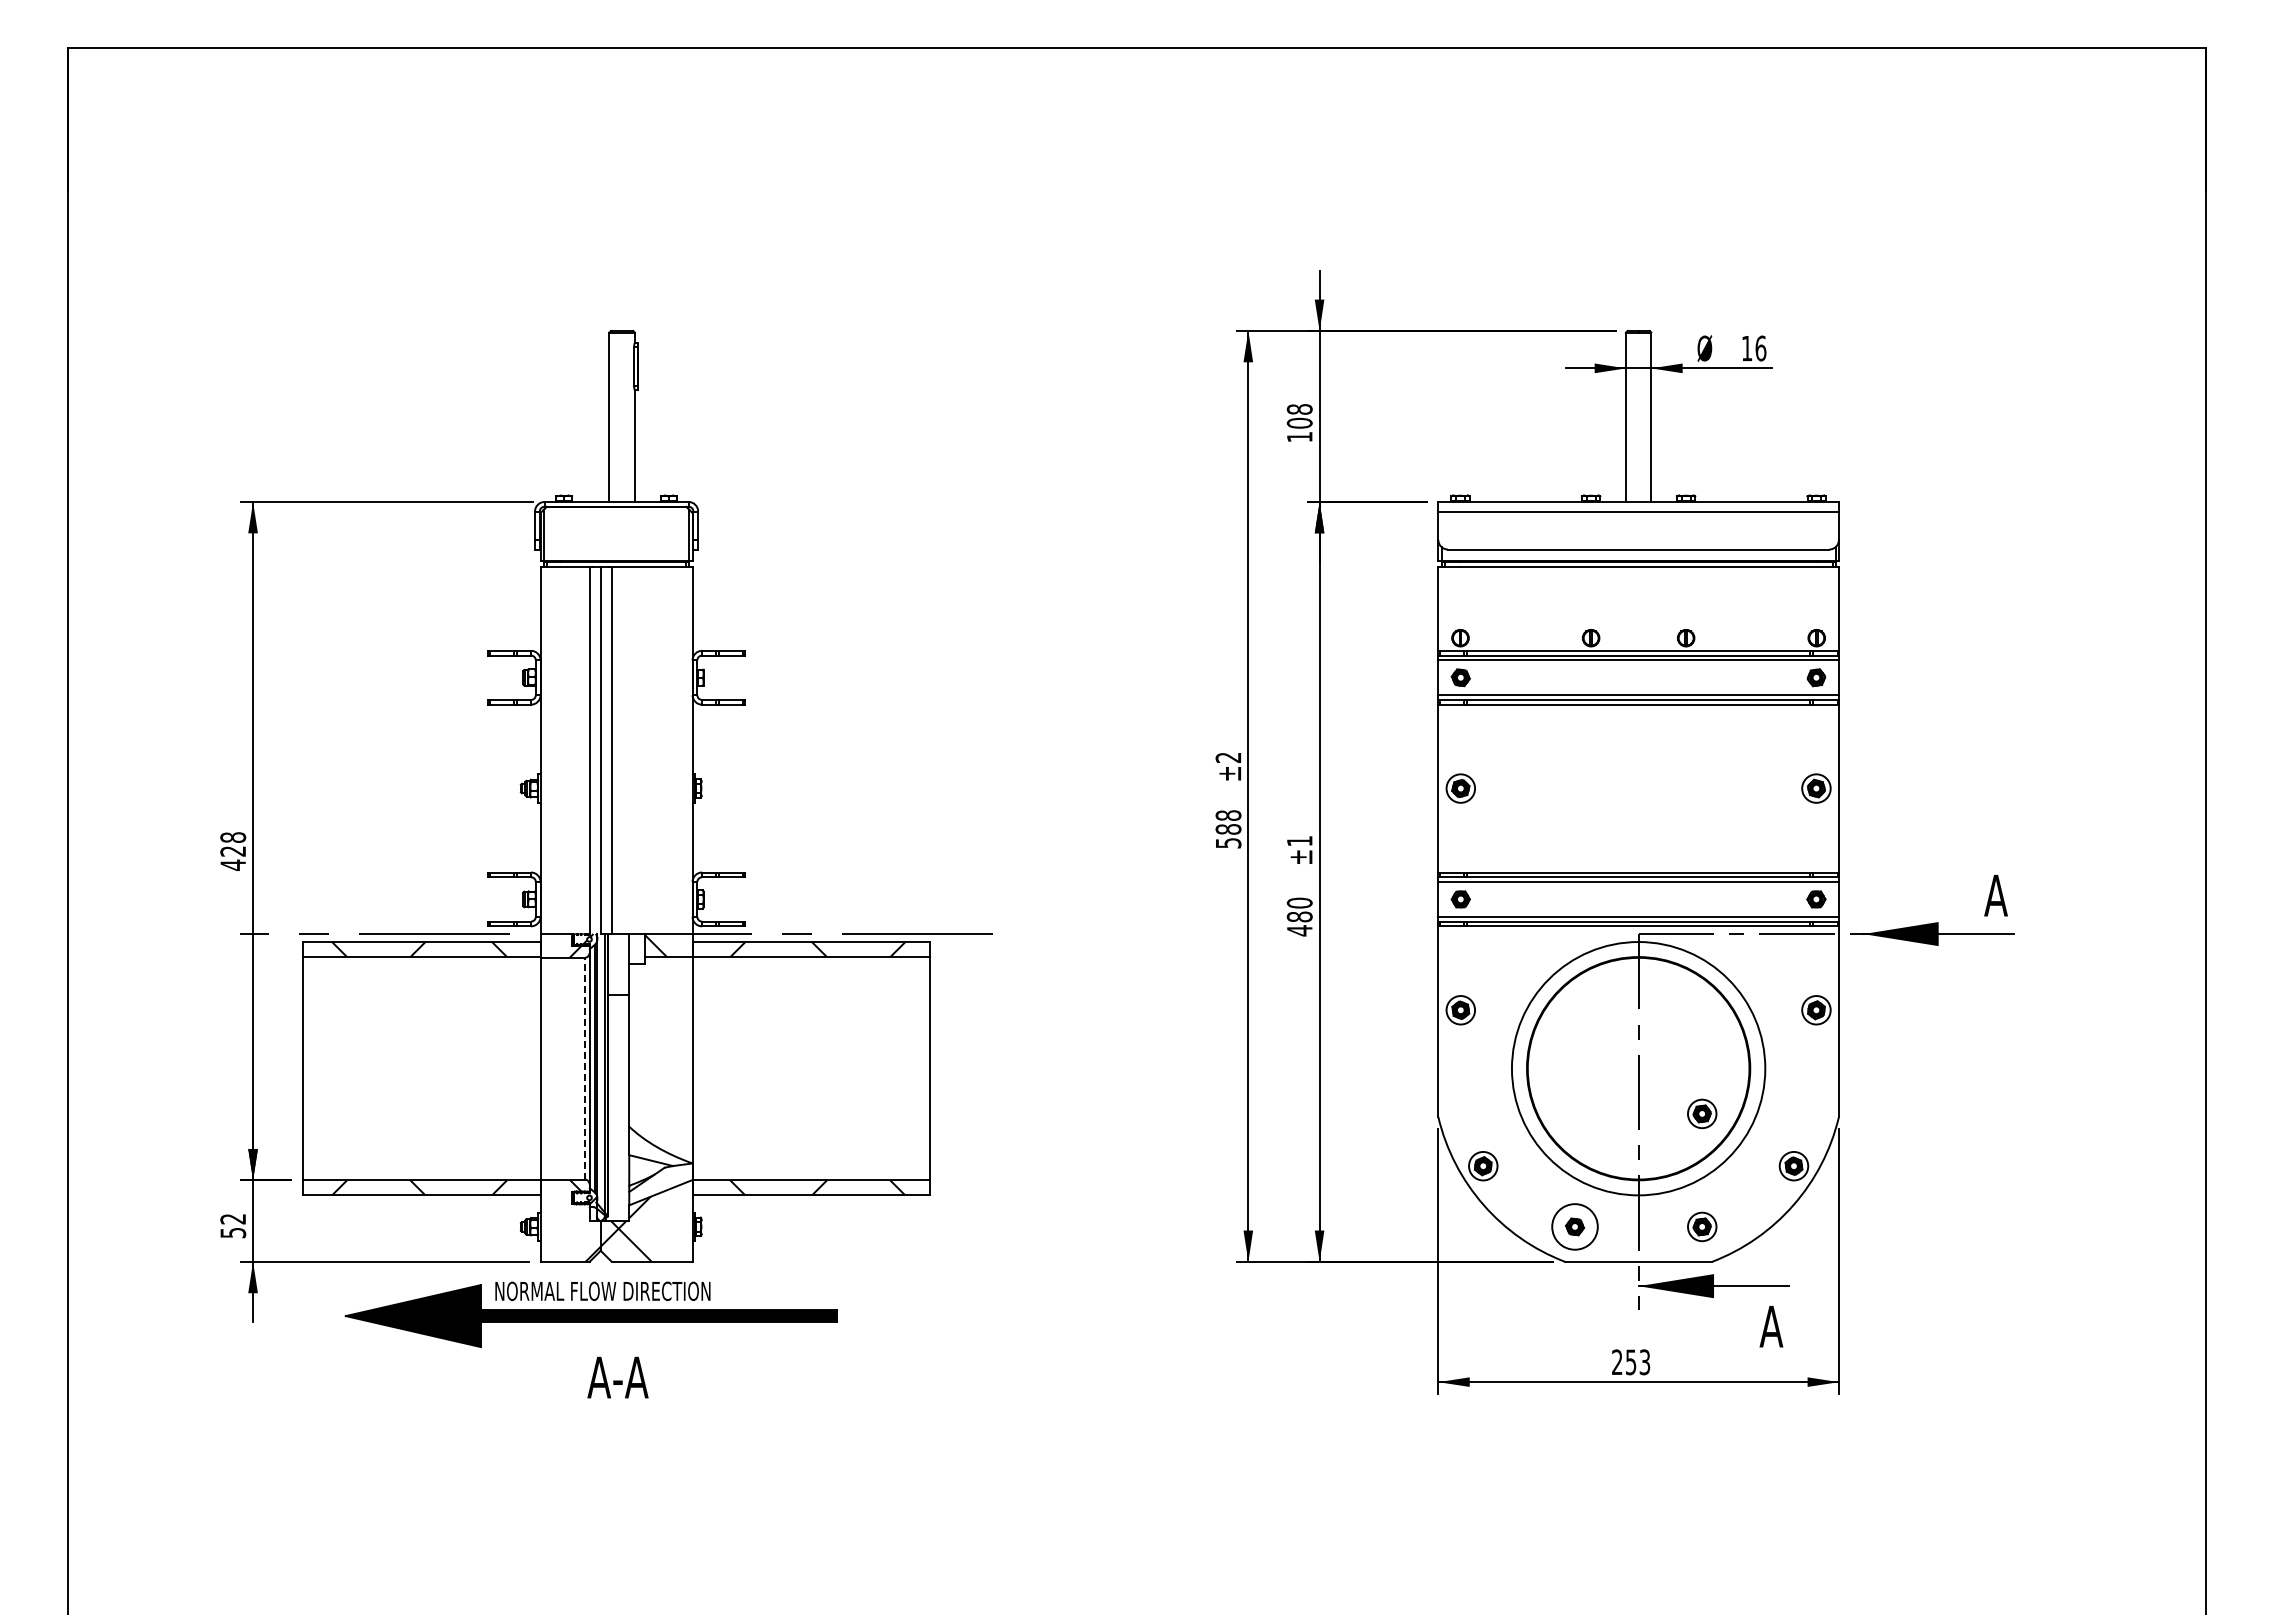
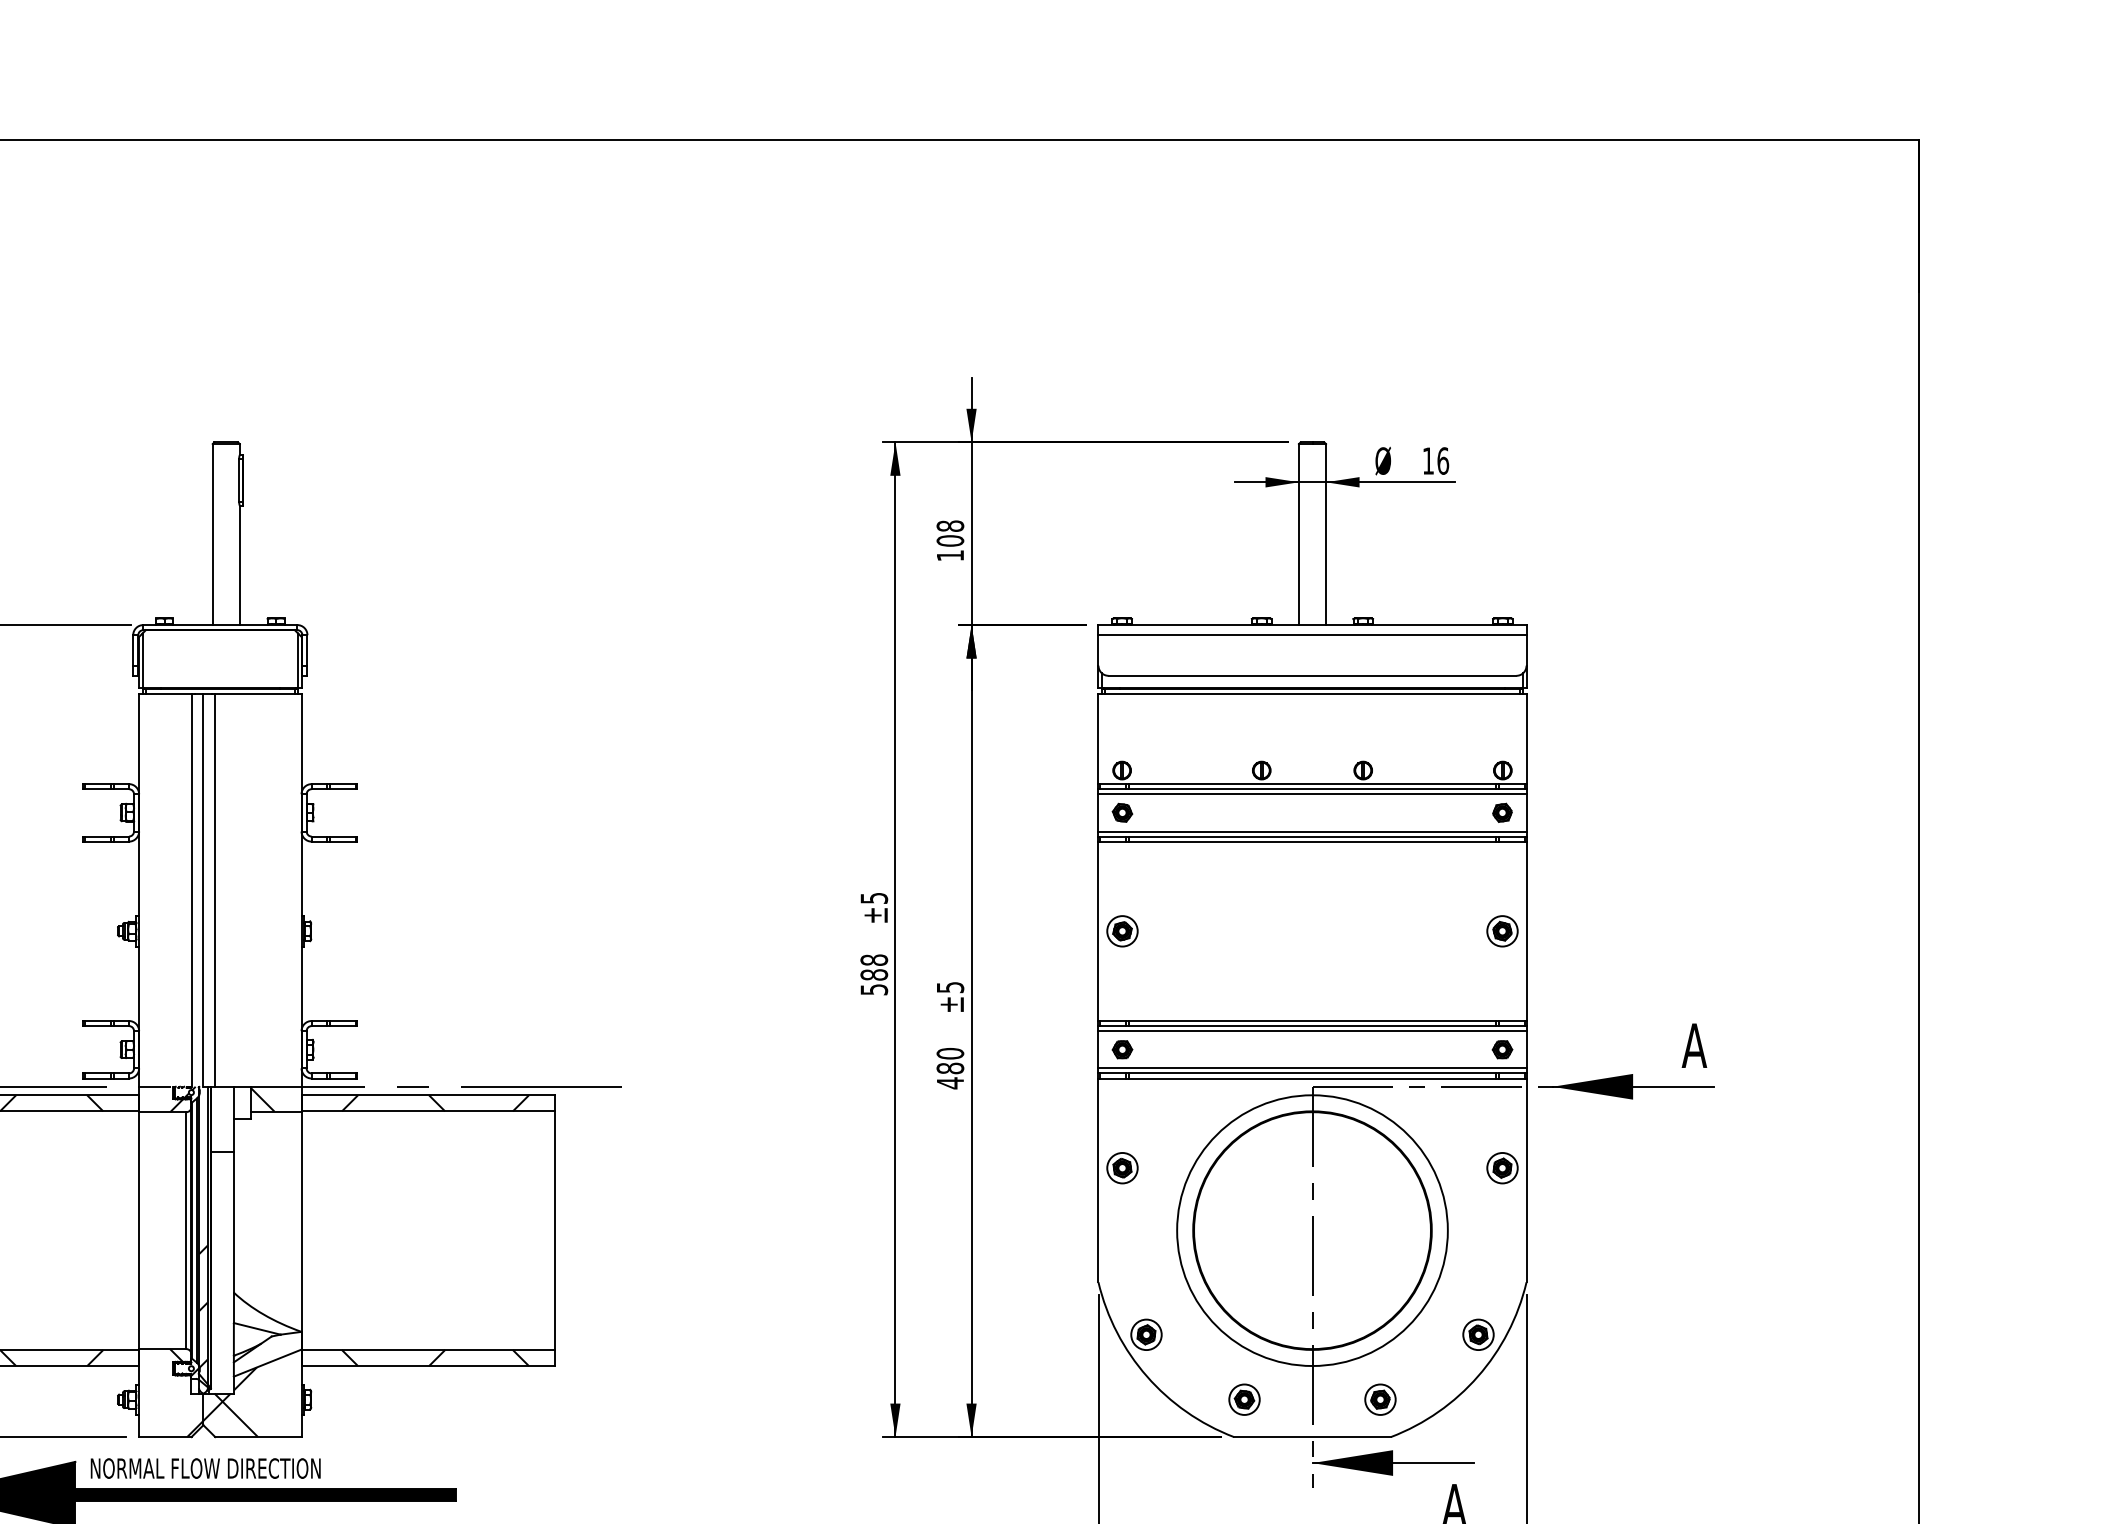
text: (1228, 757) -> (874, 898), ±2 -> ±5
text: (1299, 841) -> (950, 987), ±1 -> ±5
line: (584, 1068) -> (186, 1230), dashed -> solid
part: (1702, 1113) -> (1380, 1278), removed
hatch: (600, 1139) -> (203, 1306), added
circle: (1574, 1226) -> (1243, 1399), size x0.62

